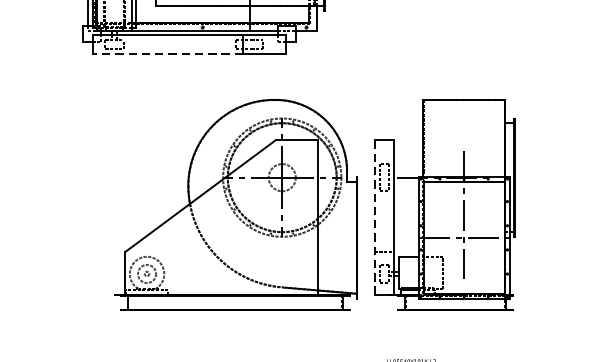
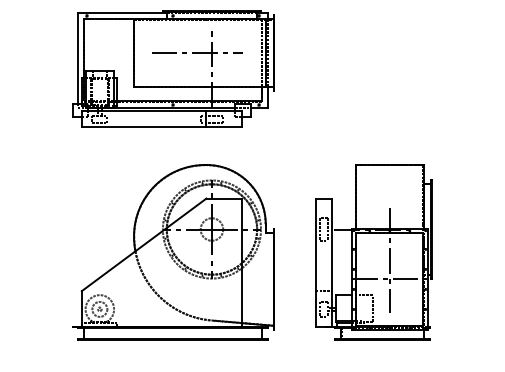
line: (167, 54) -> (143, 127), dashed -> solid
part: (235, 205) -> (173, 252), moved
line: (374, 217) -> (315, 262), dashed -> solid

